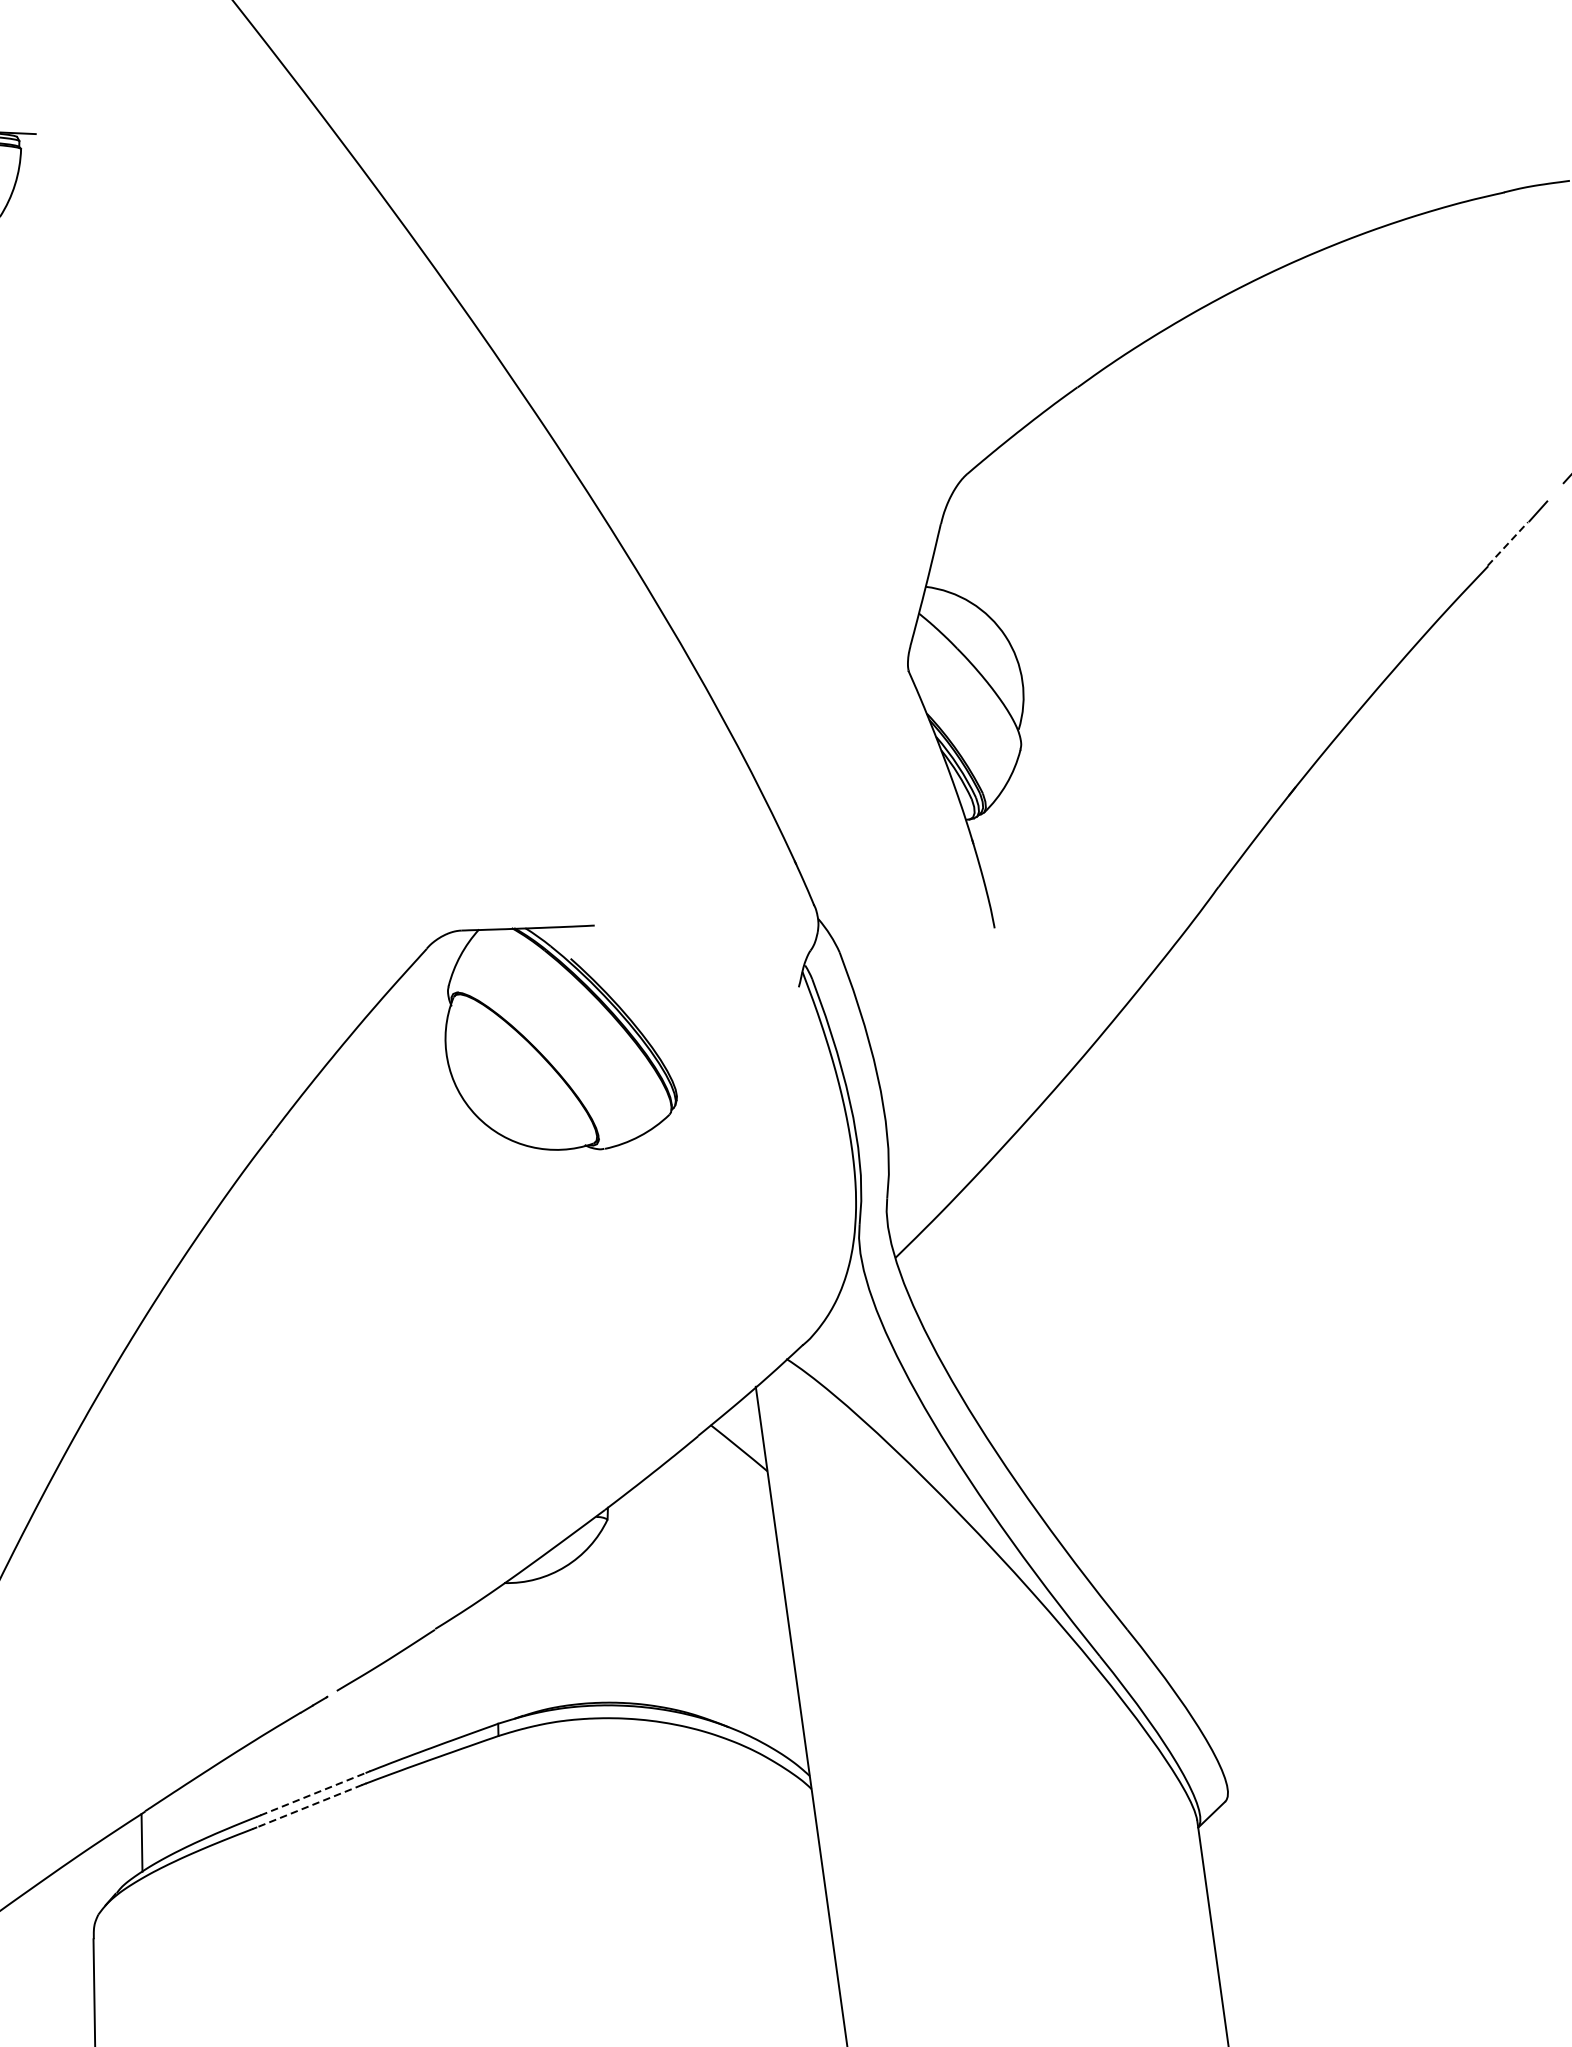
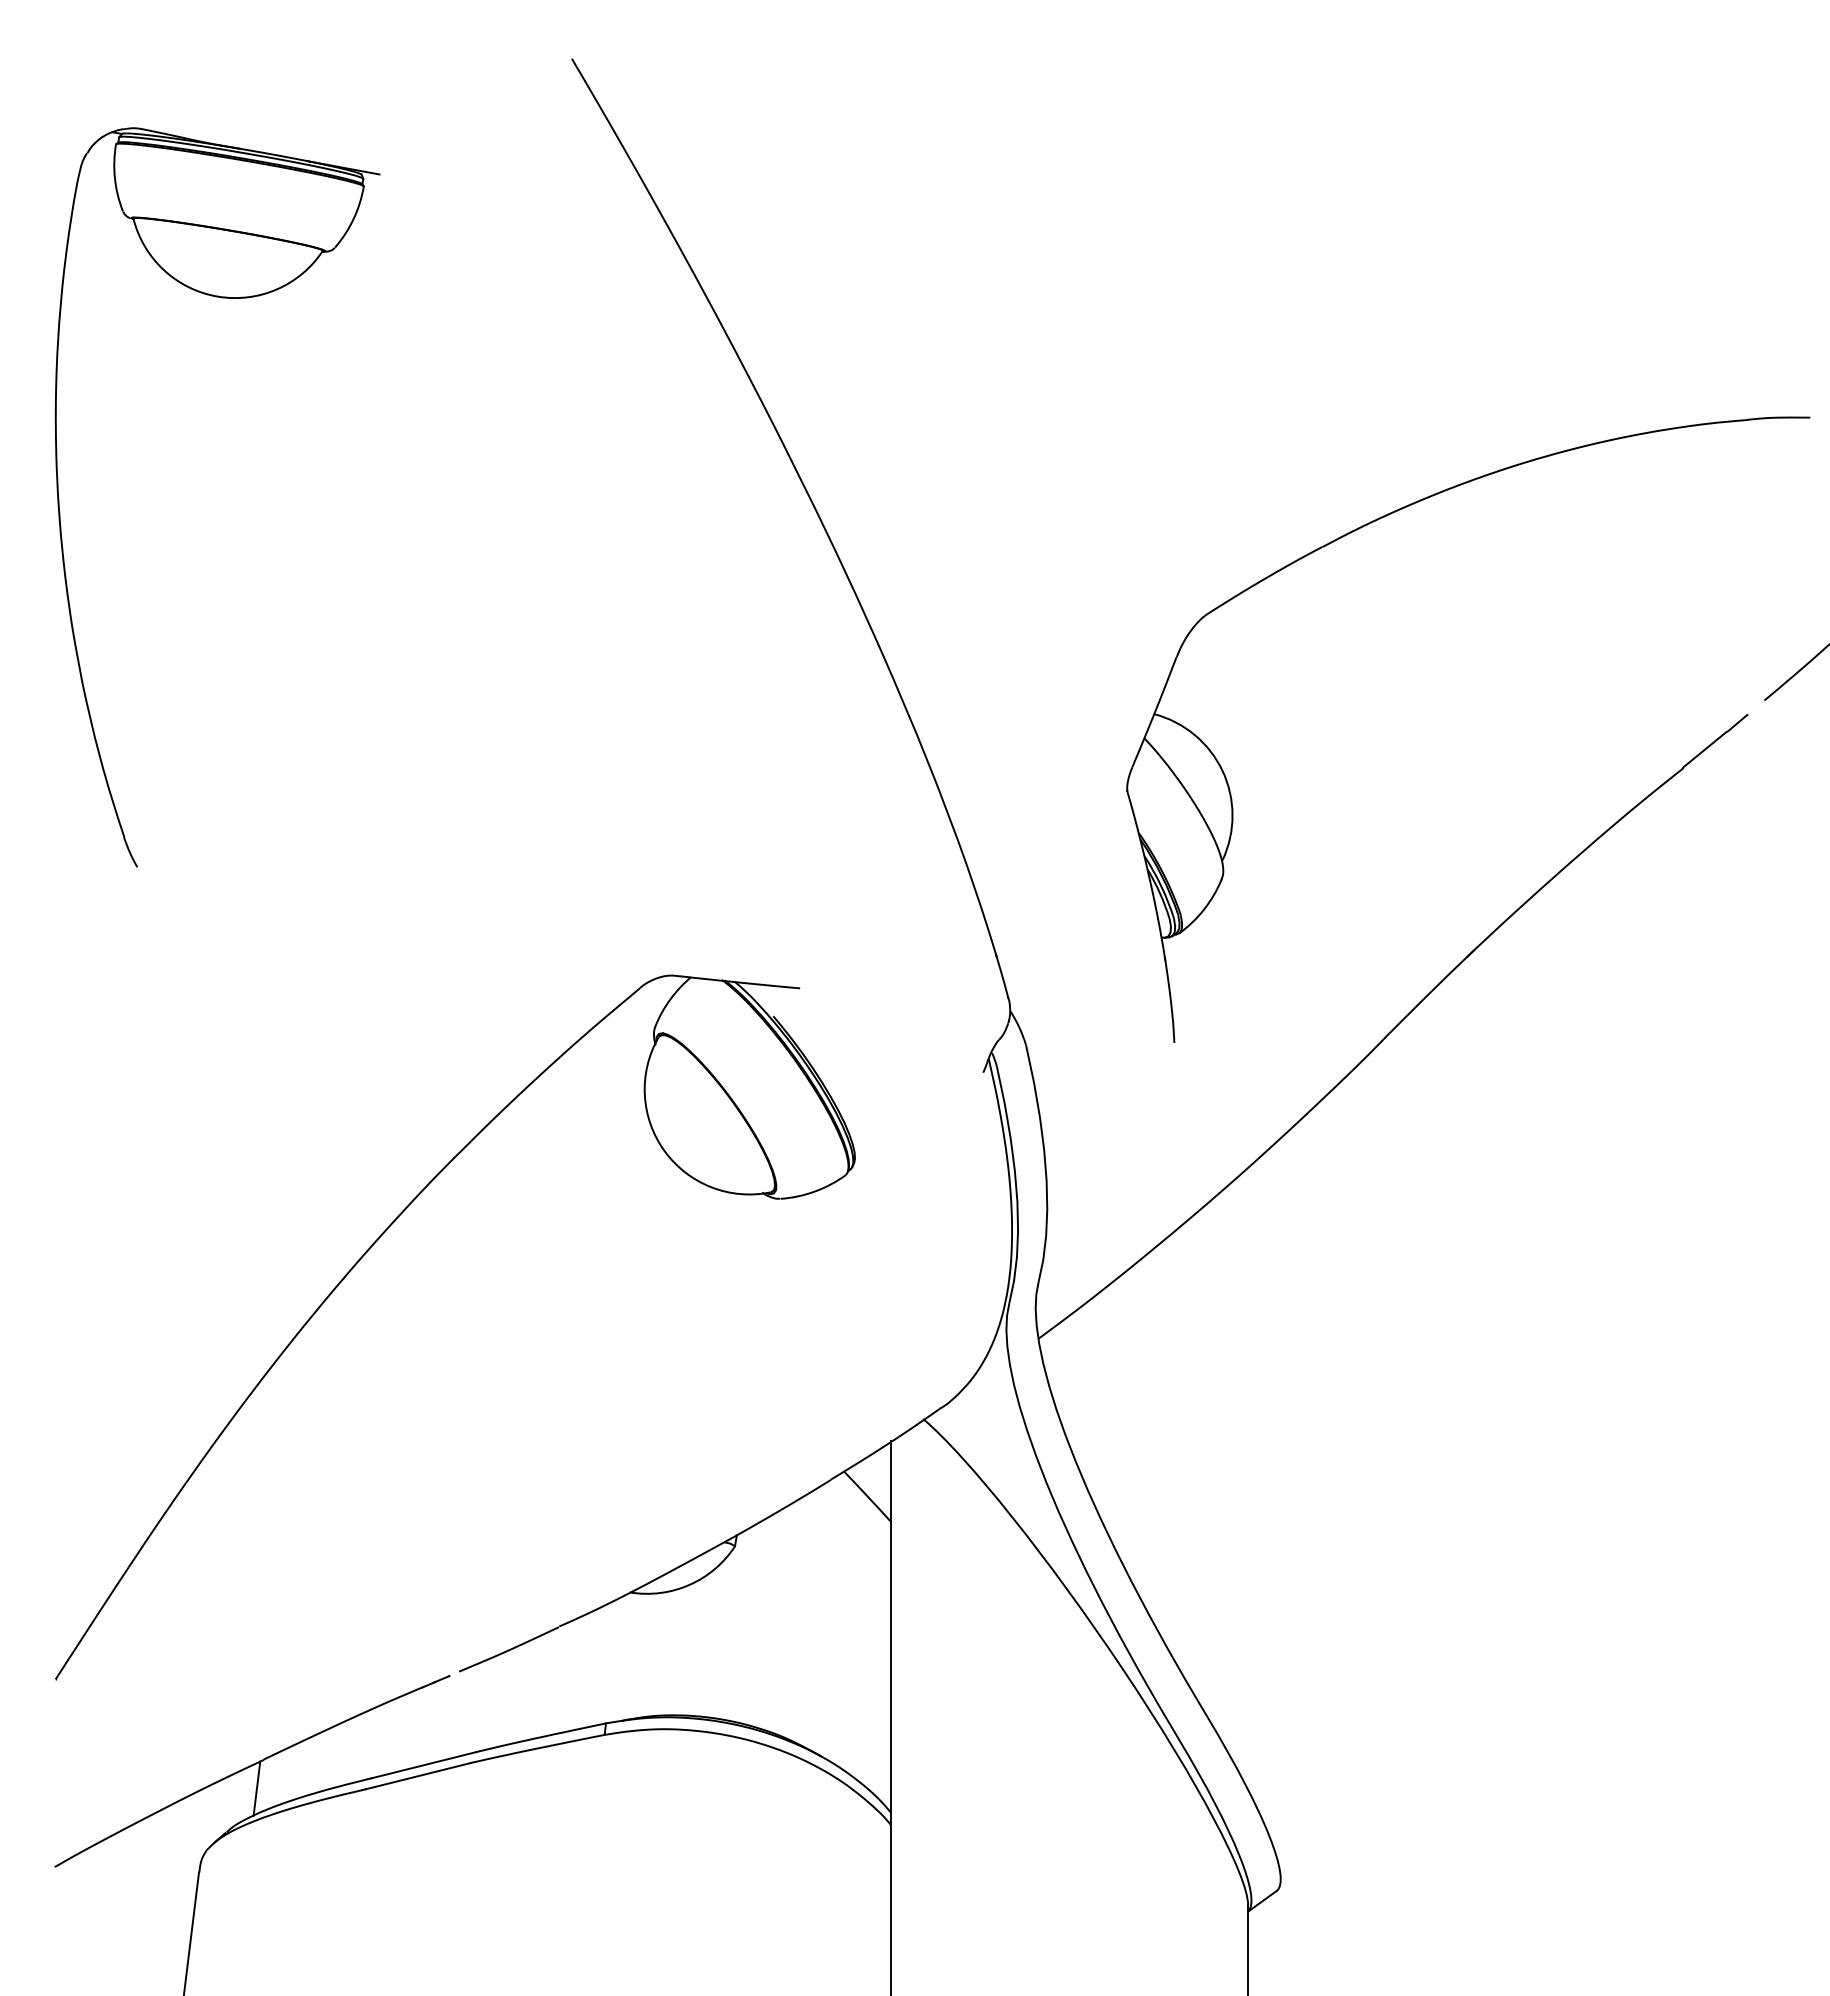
line: (1507, 543) -> (1704, 749), dashed -> solid
line: (314, 1794) -> (424, 1765), dashed -> solid
line: (309, 1806) -> (418, 1776), dashed -> solid

